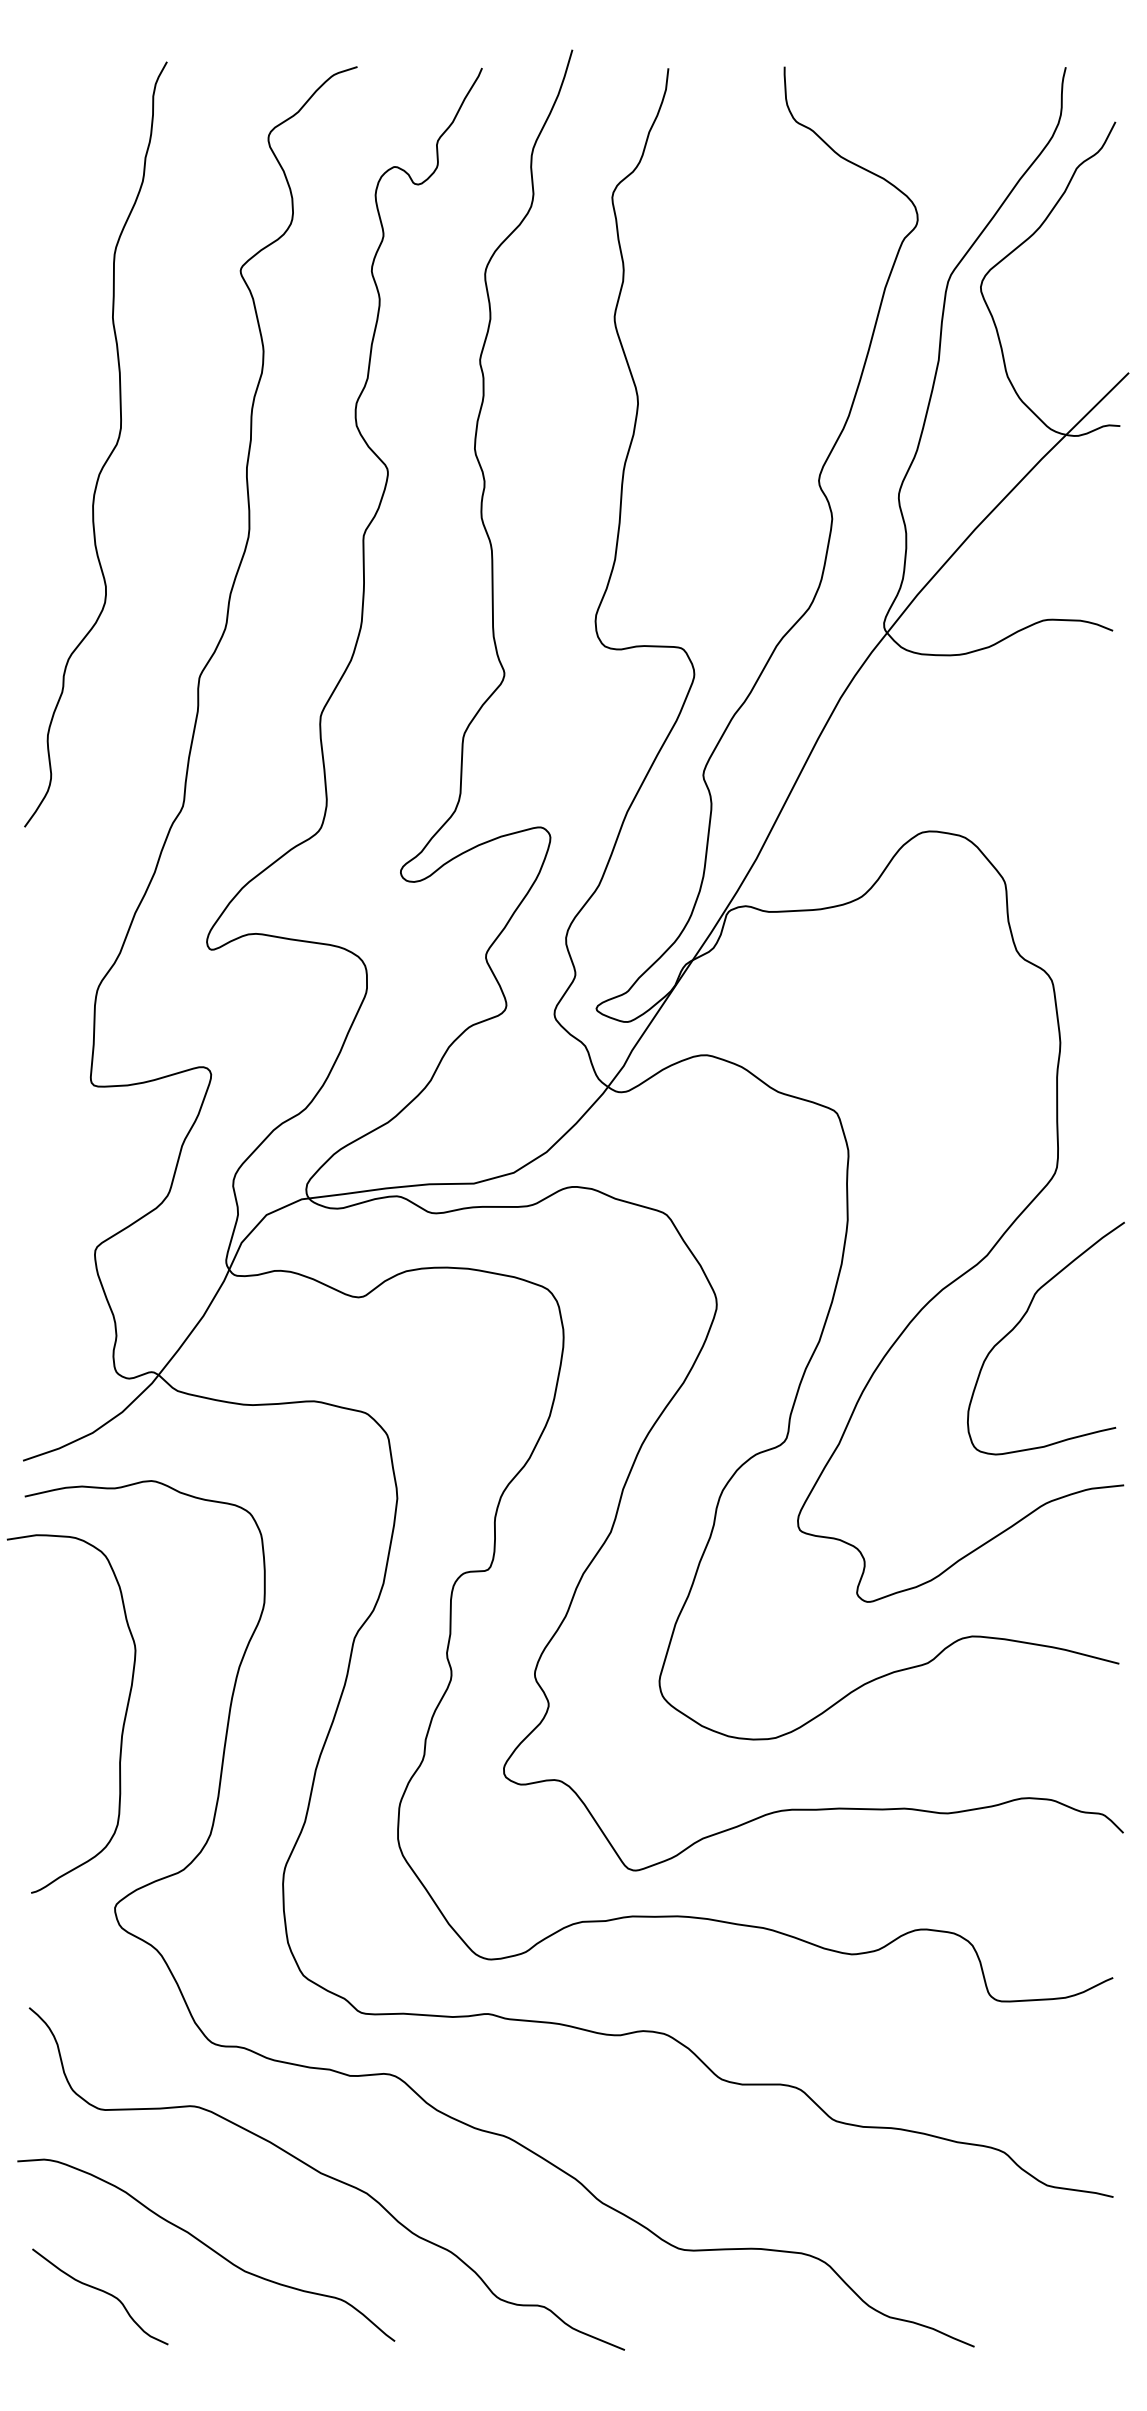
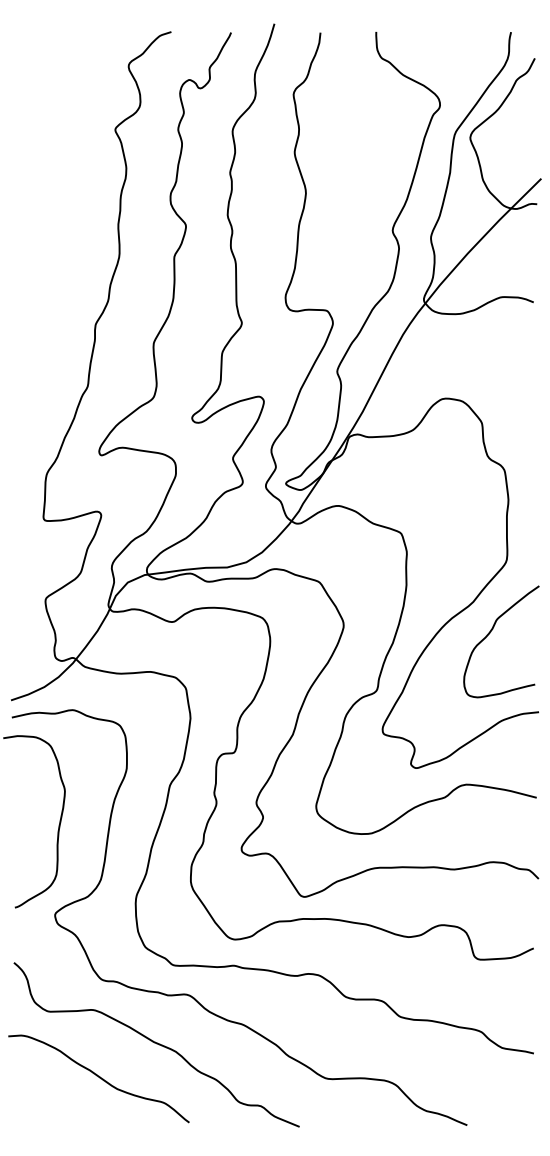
curve: (109, 451) -> (52, 216), removed
curve: (101, 2292) -> (48, 1099), removed

